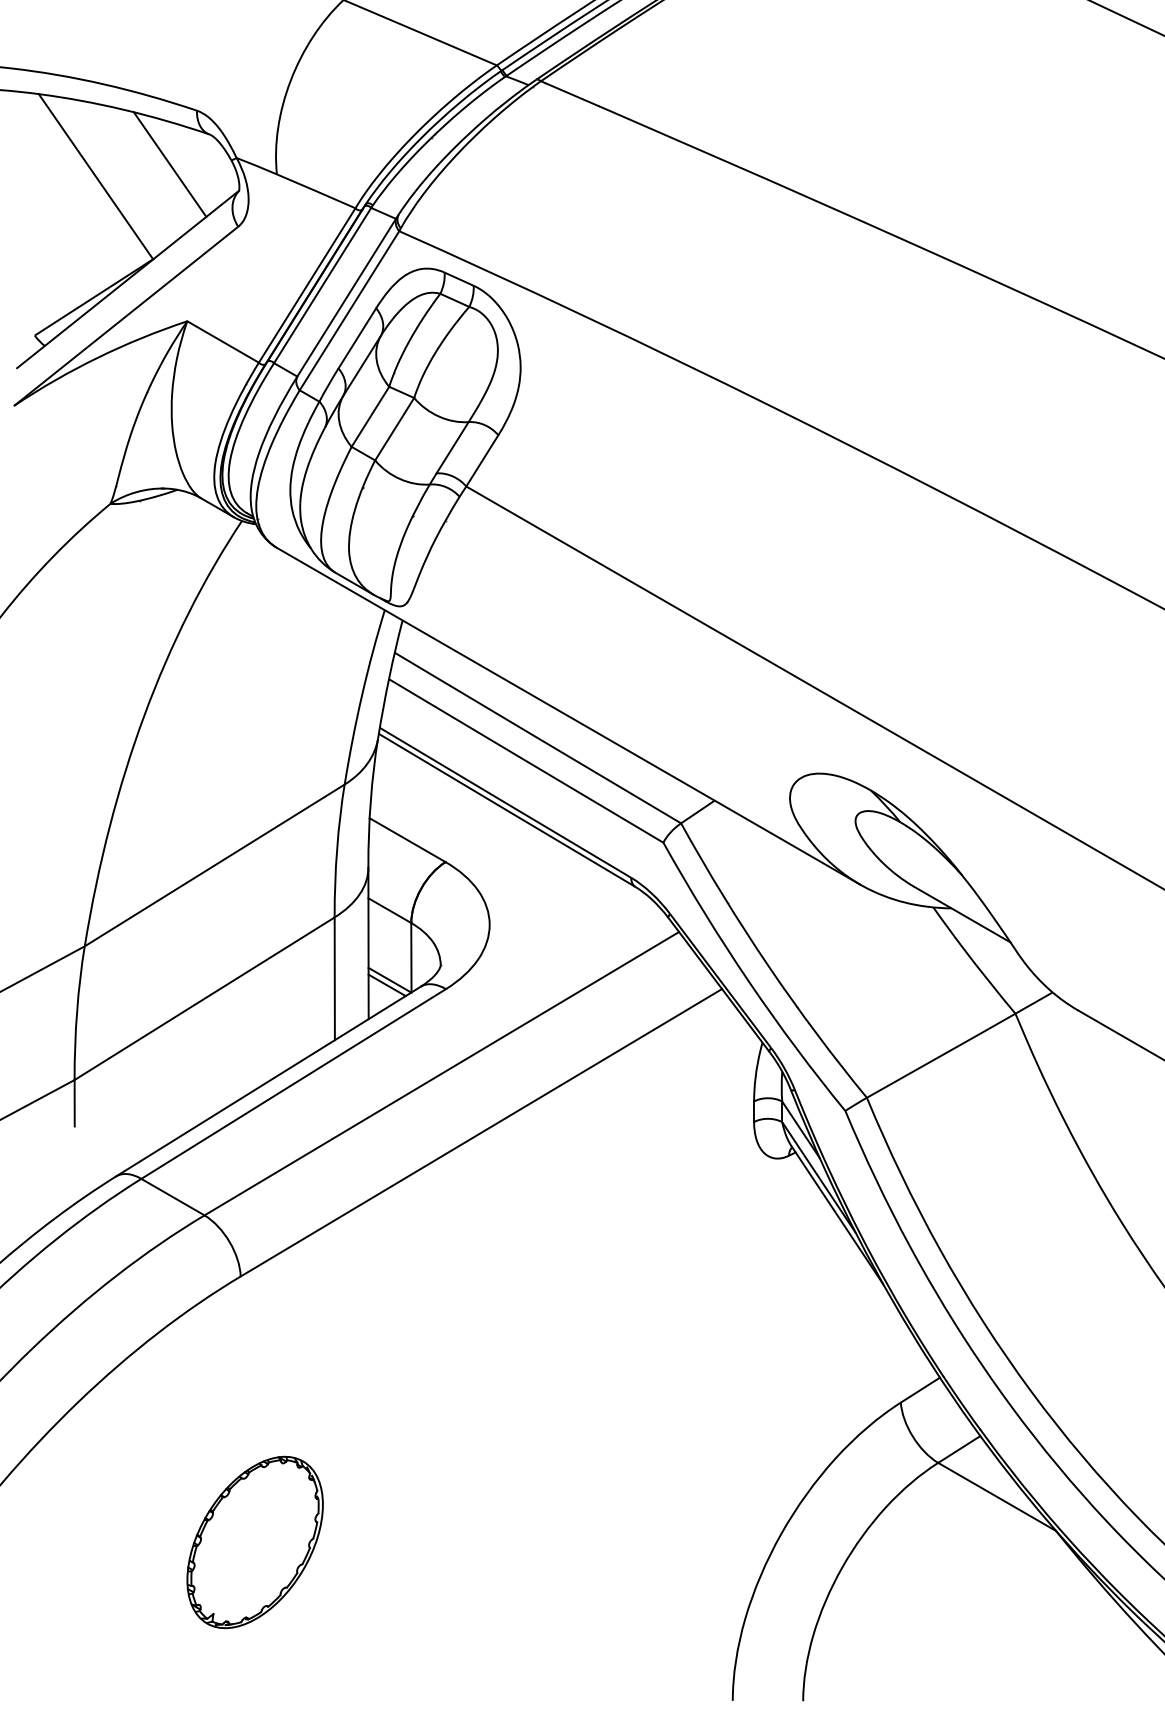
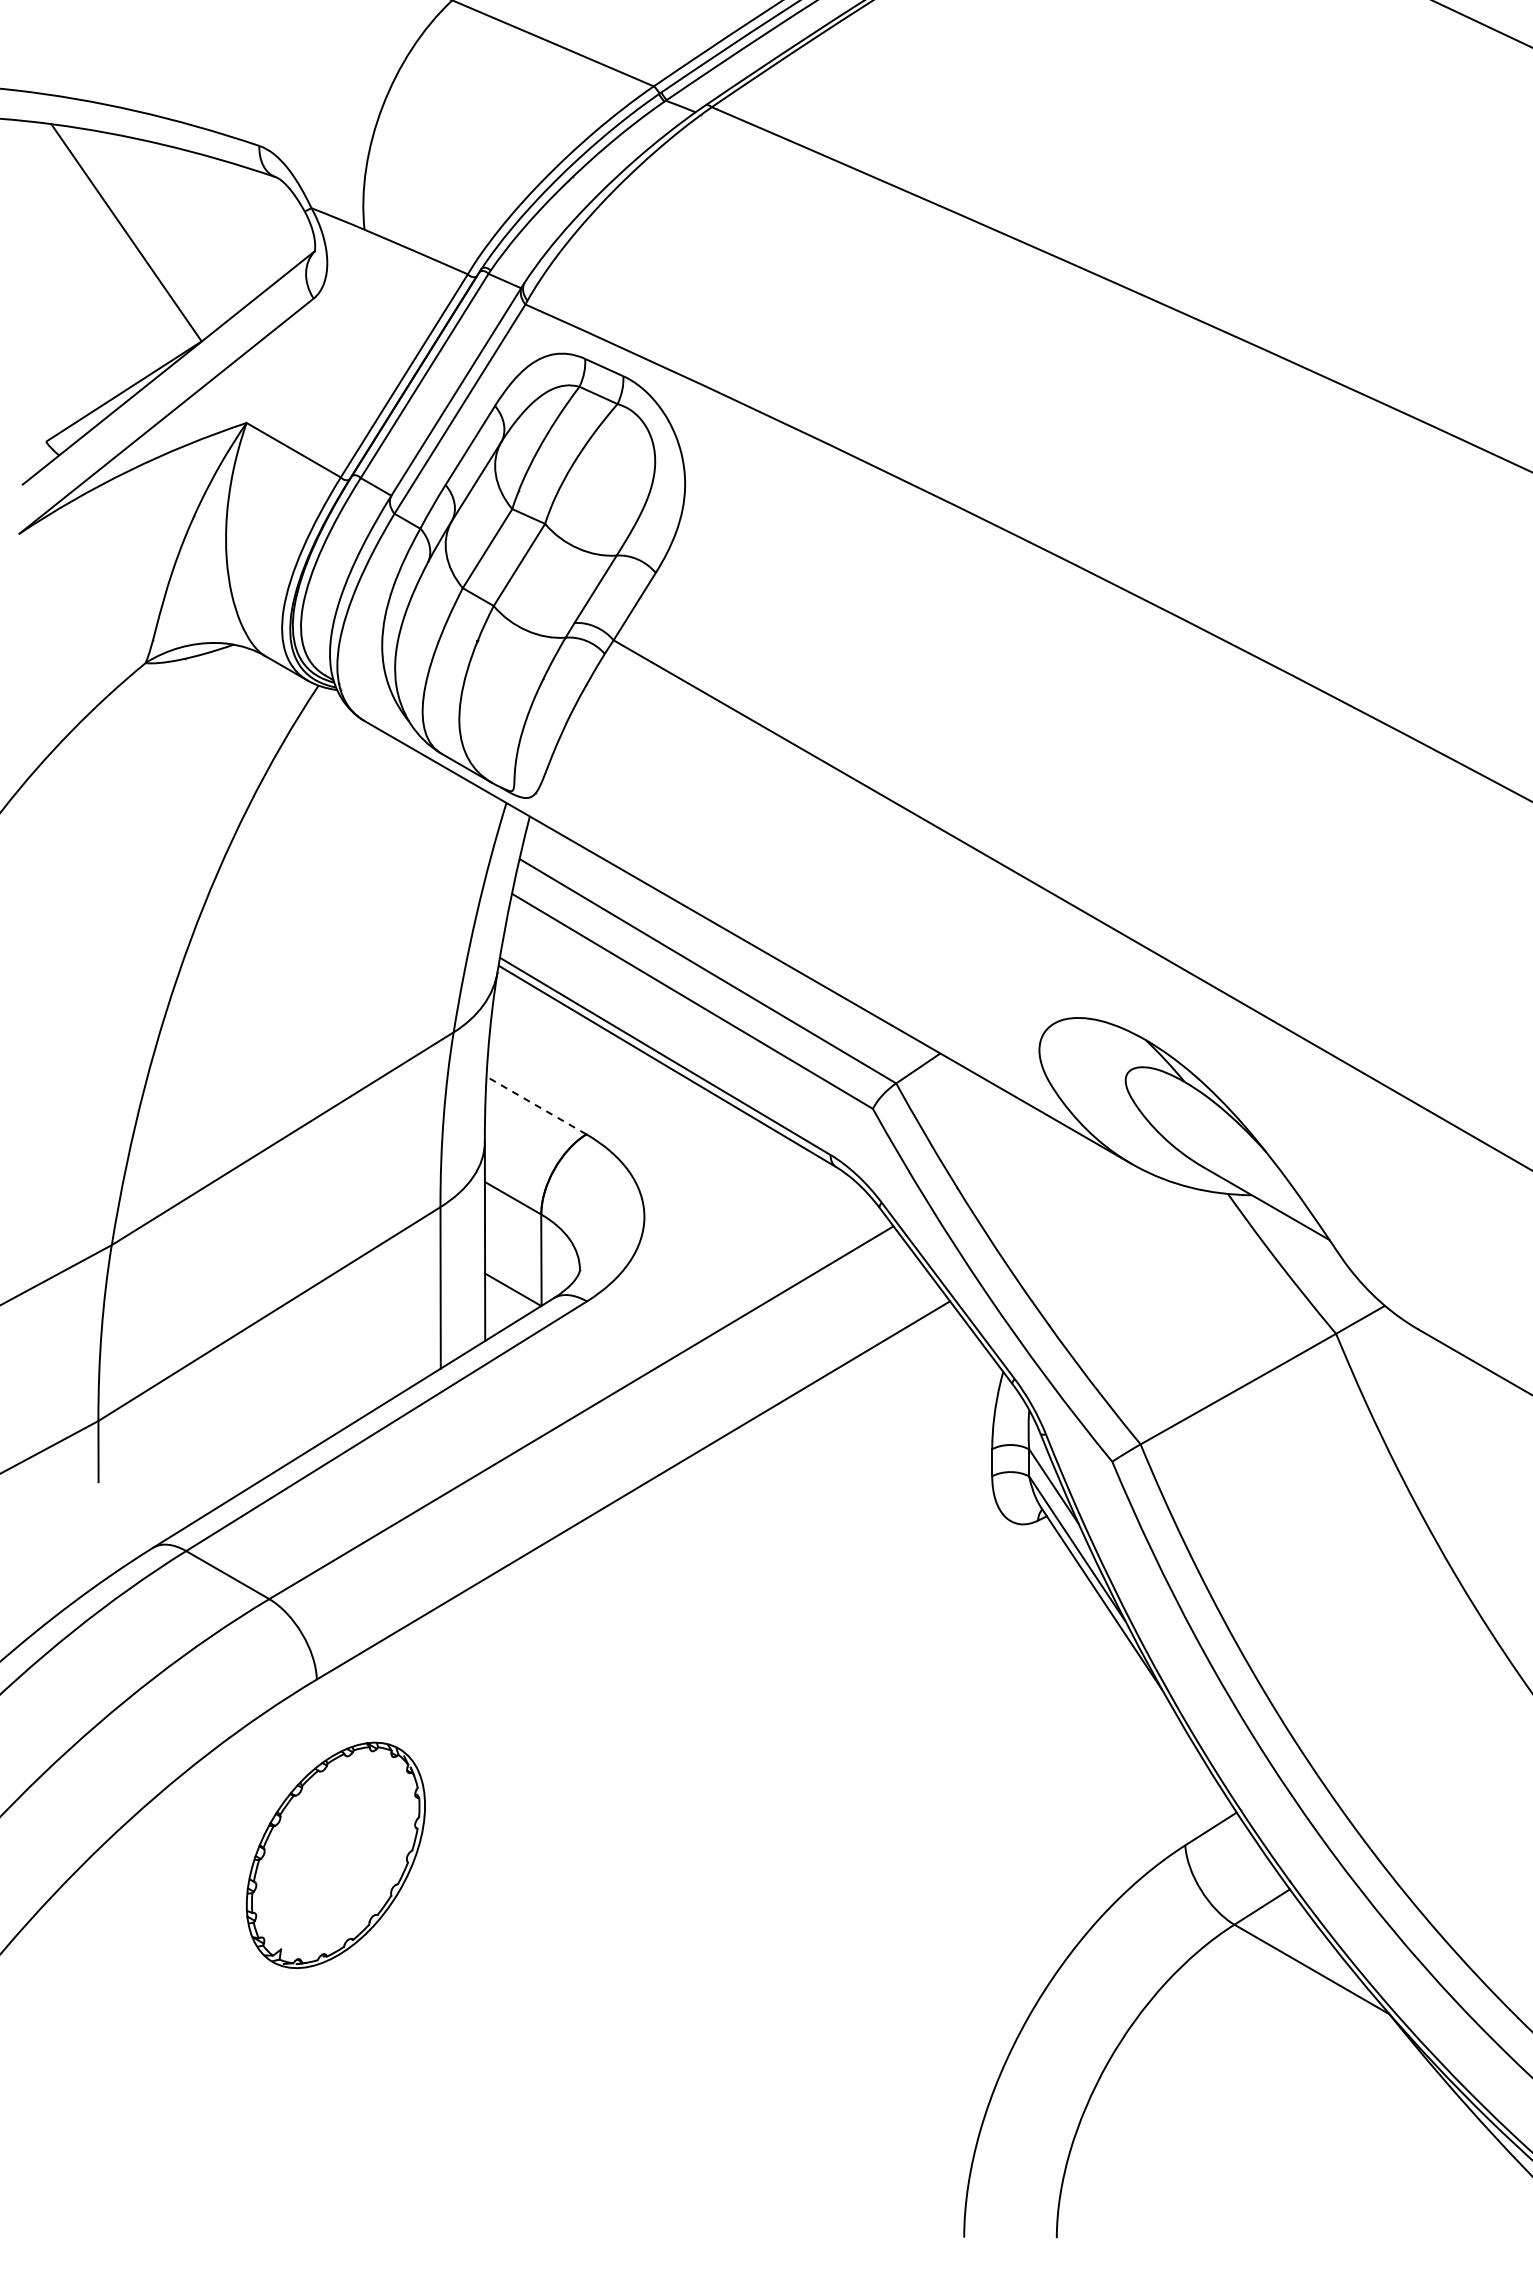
line: (169, 164) -> (223, 216), removed
line: (407, 840) -> (536, 1105), solid -> dashed
line: (387, 985) -> (509, 1296), removed
part: (254, 1541) -> (335, 1854), moved

